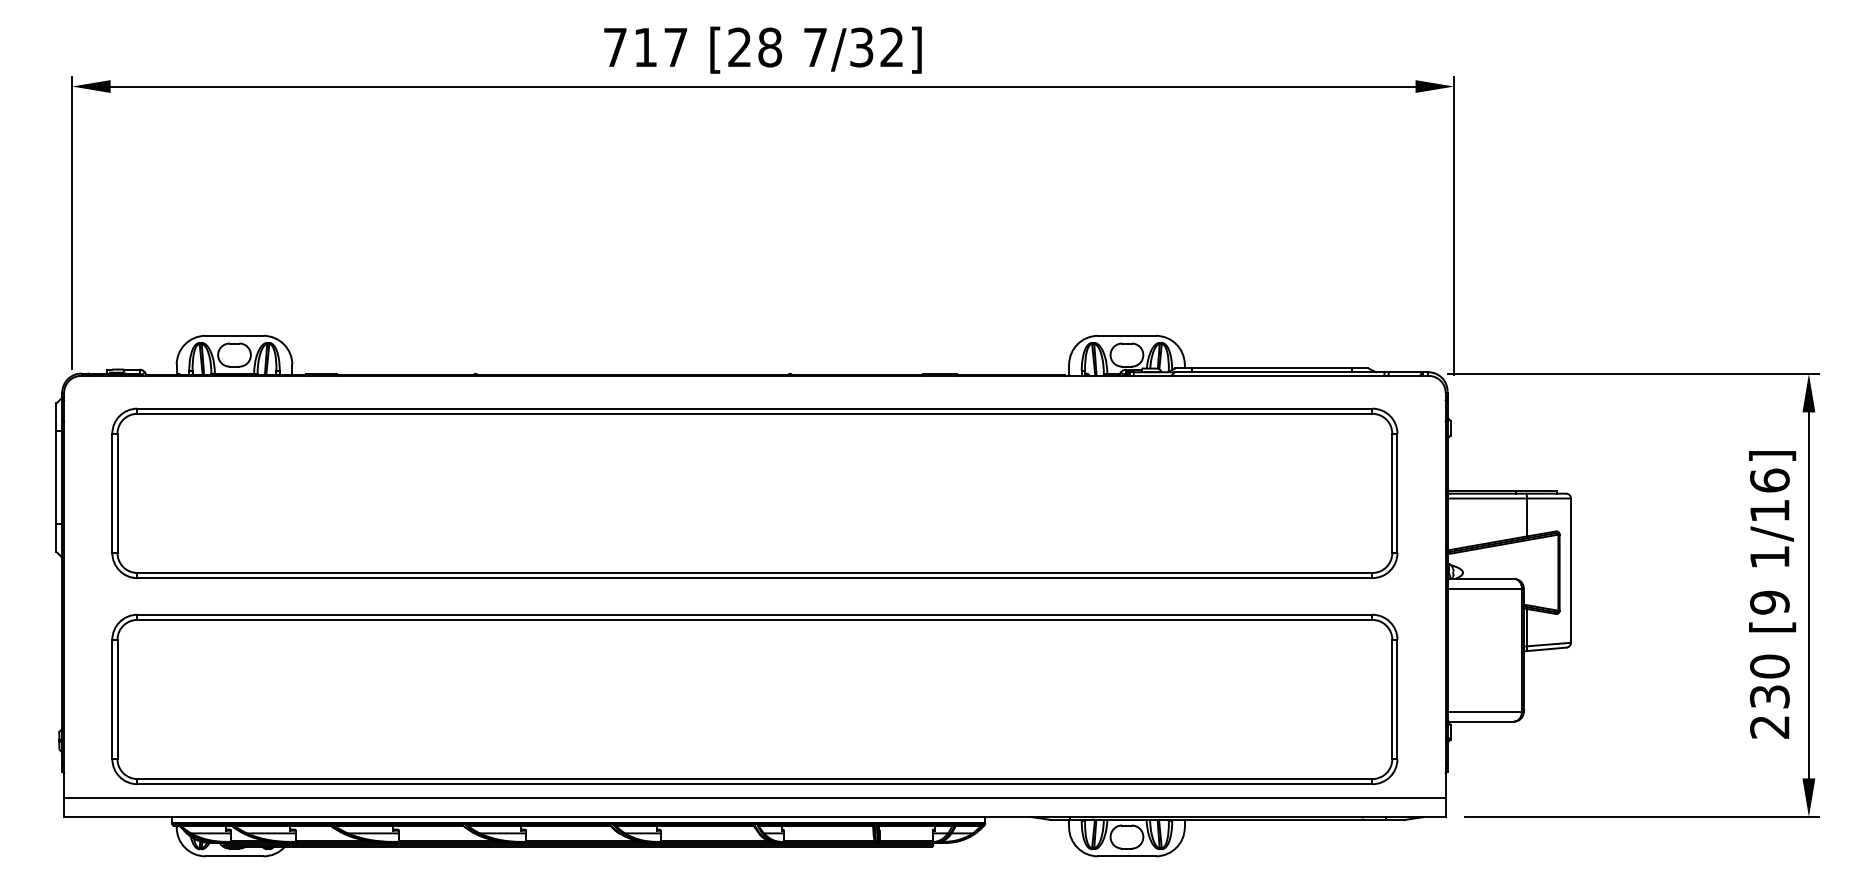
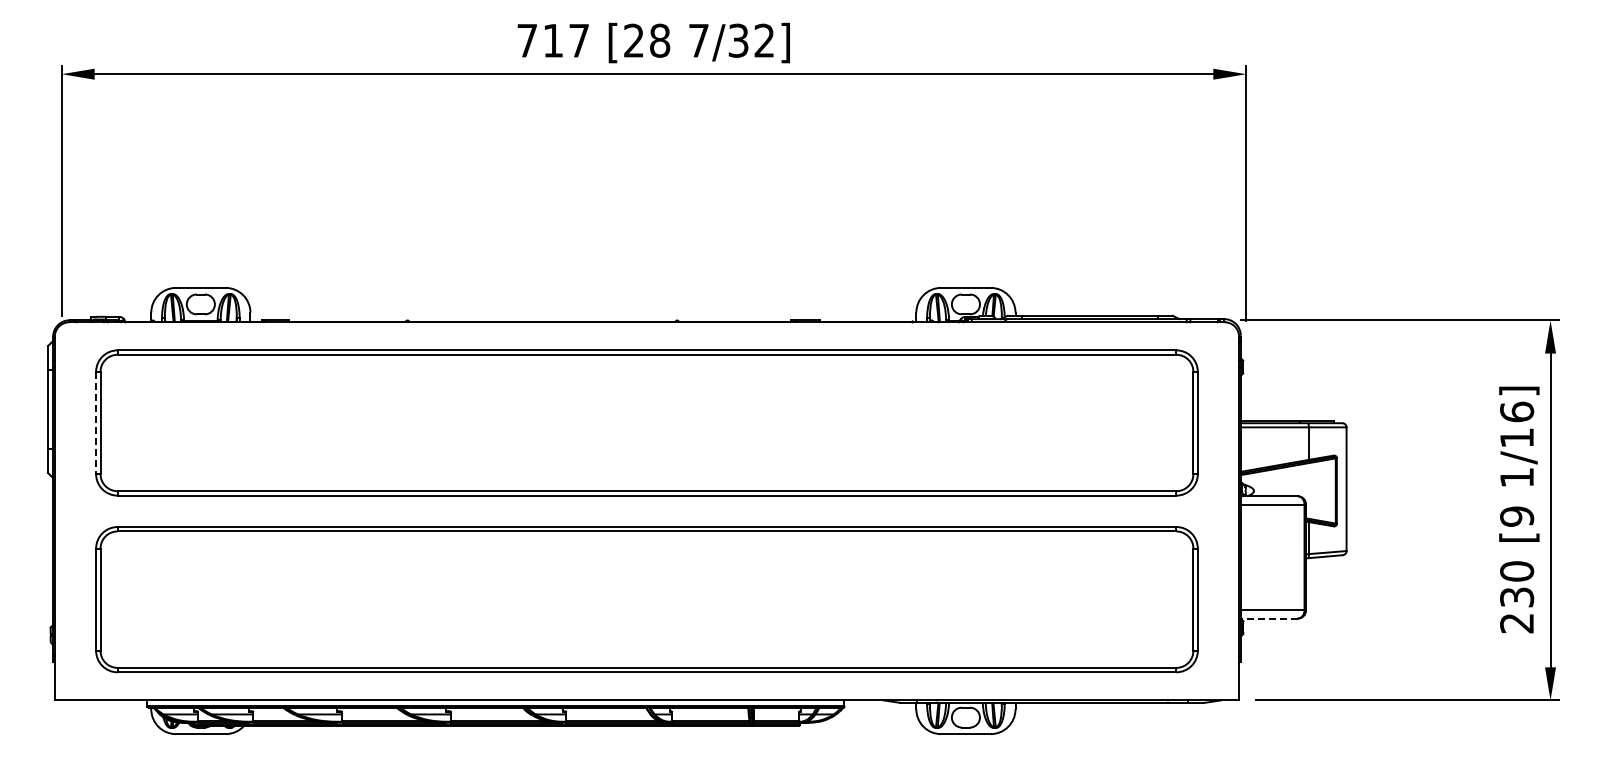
line: (112, 493) -> (96, 423), solid -> dashed
line: (1481, 721) -> (1269, 618), solid -> dashed
line: (754, 797) -> (646, 683), removed

